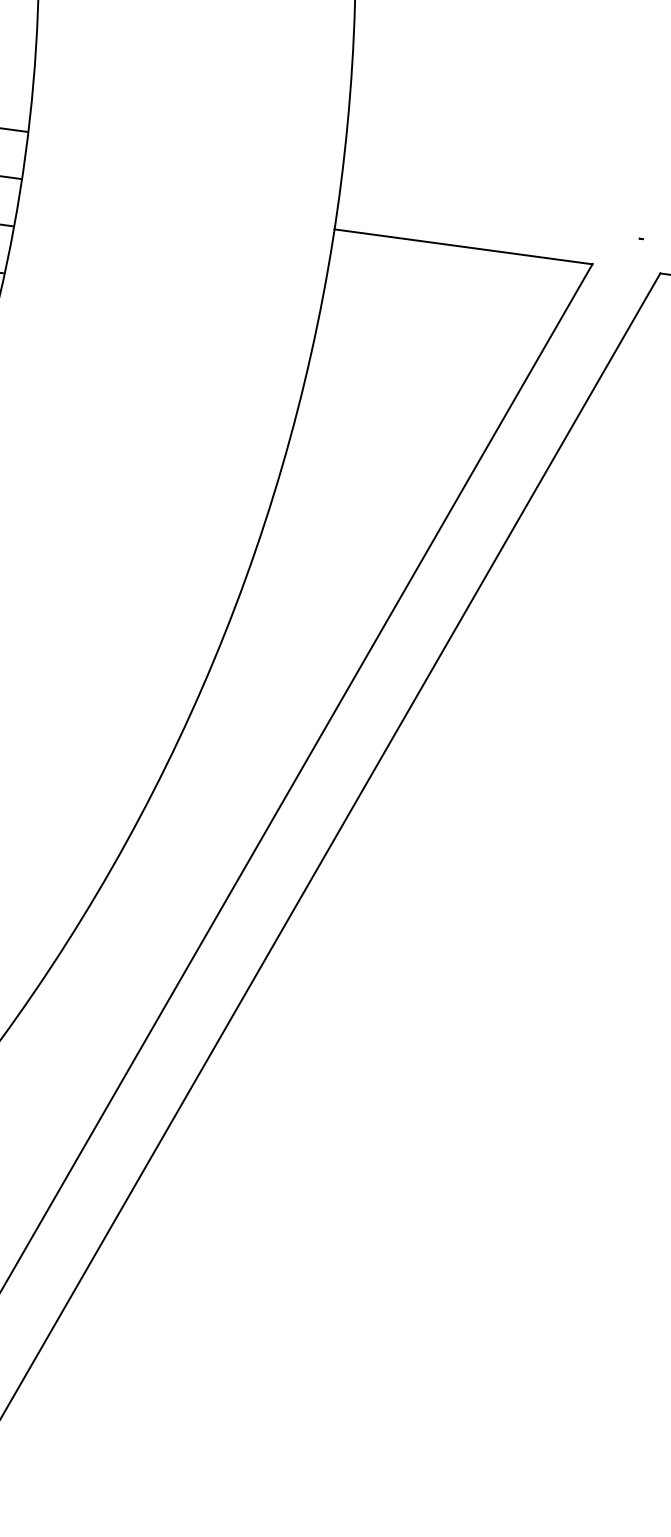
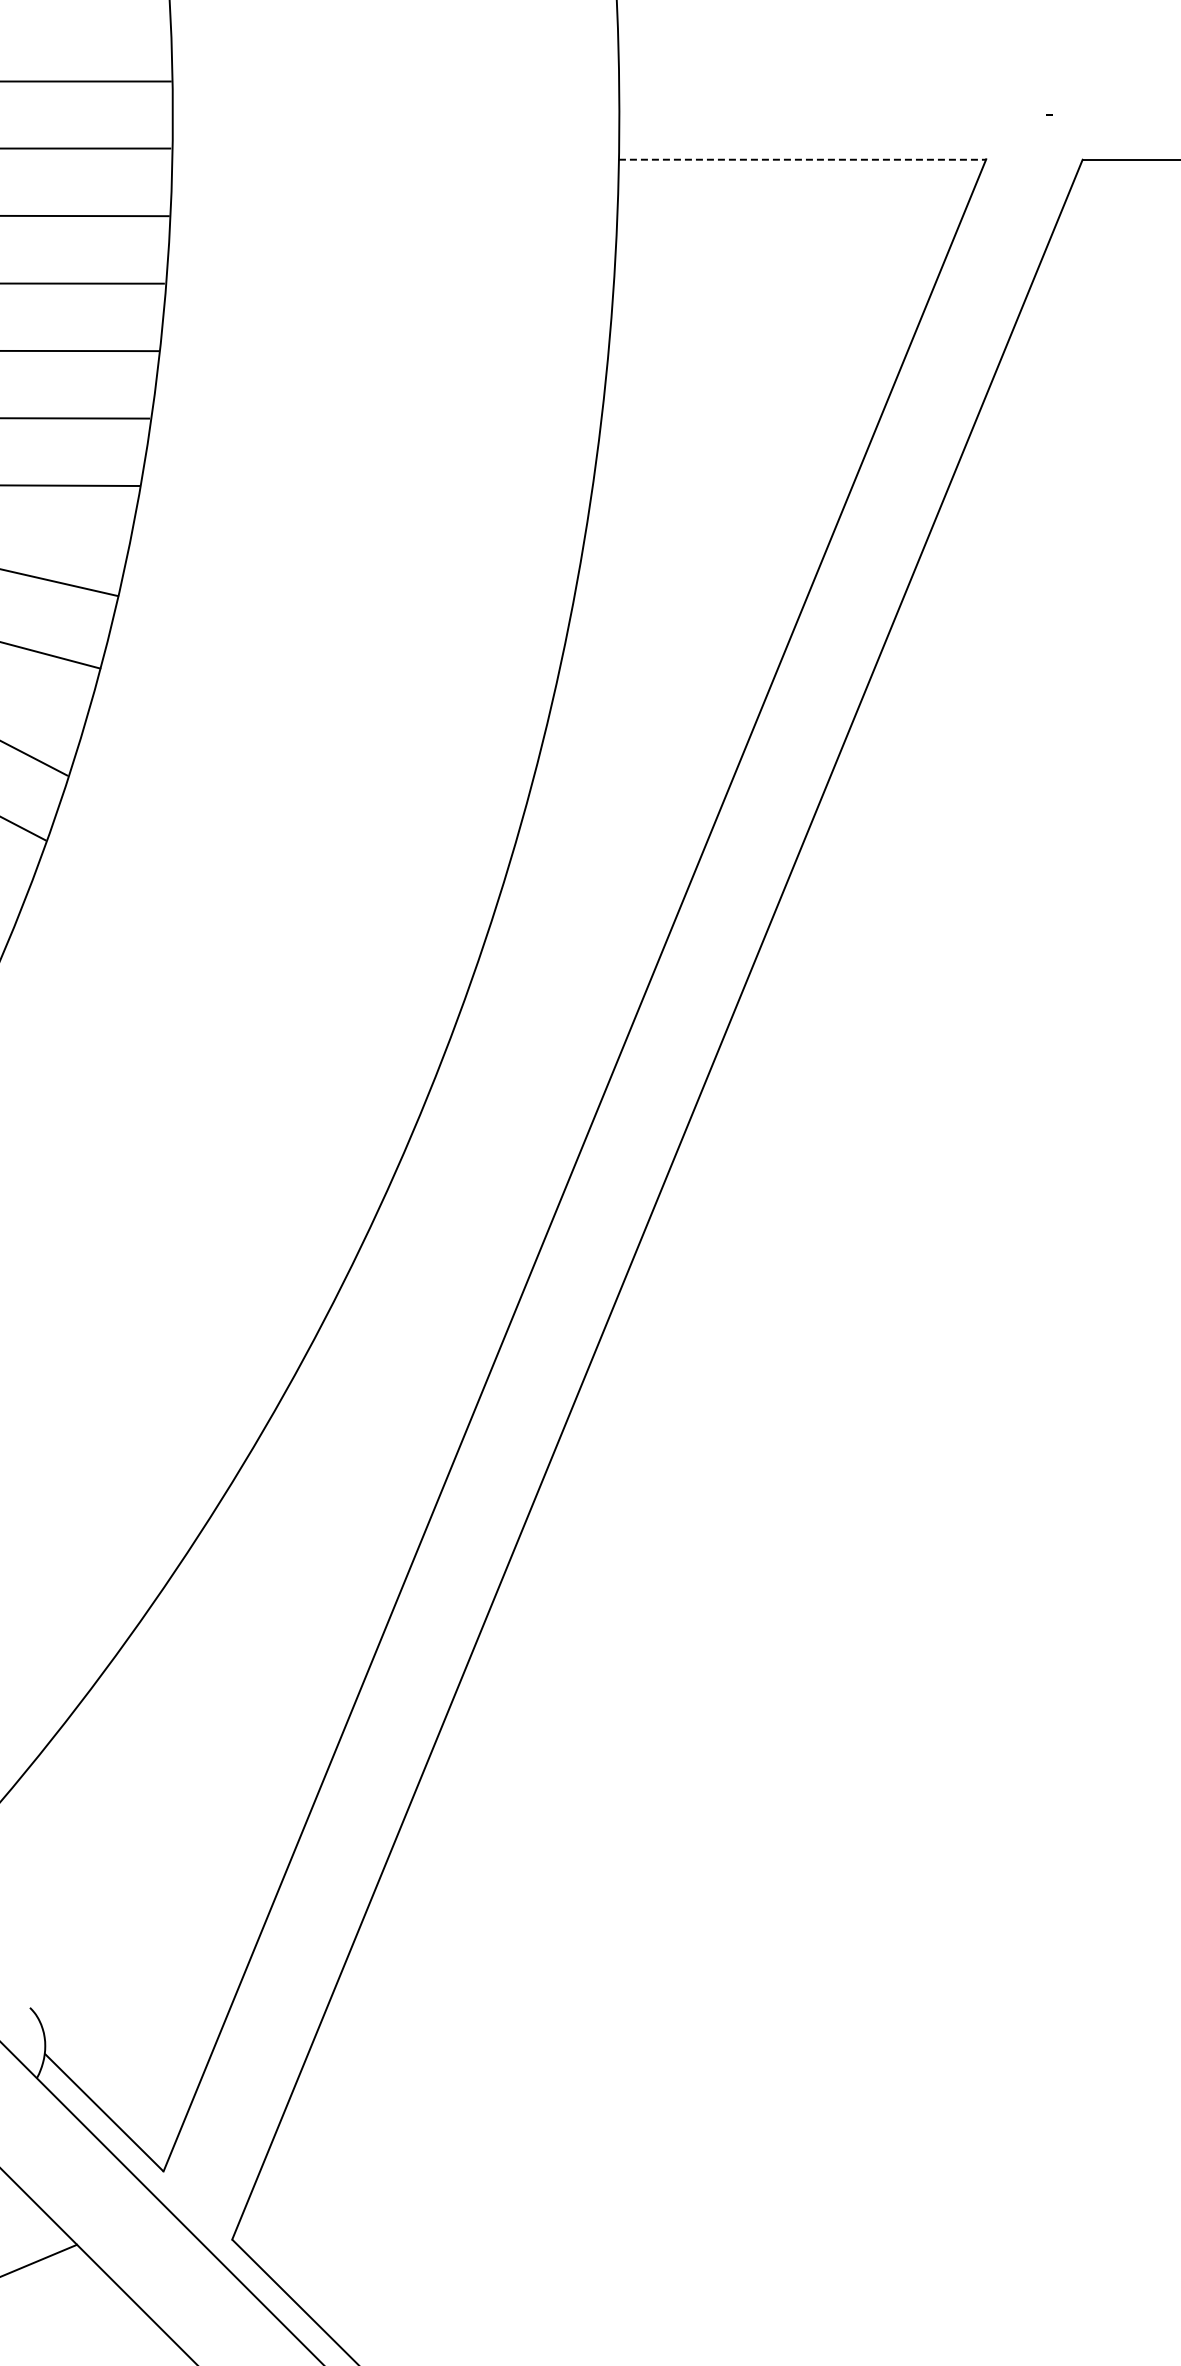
line: (463, 246) -> (802, 159), solid -> dashed

